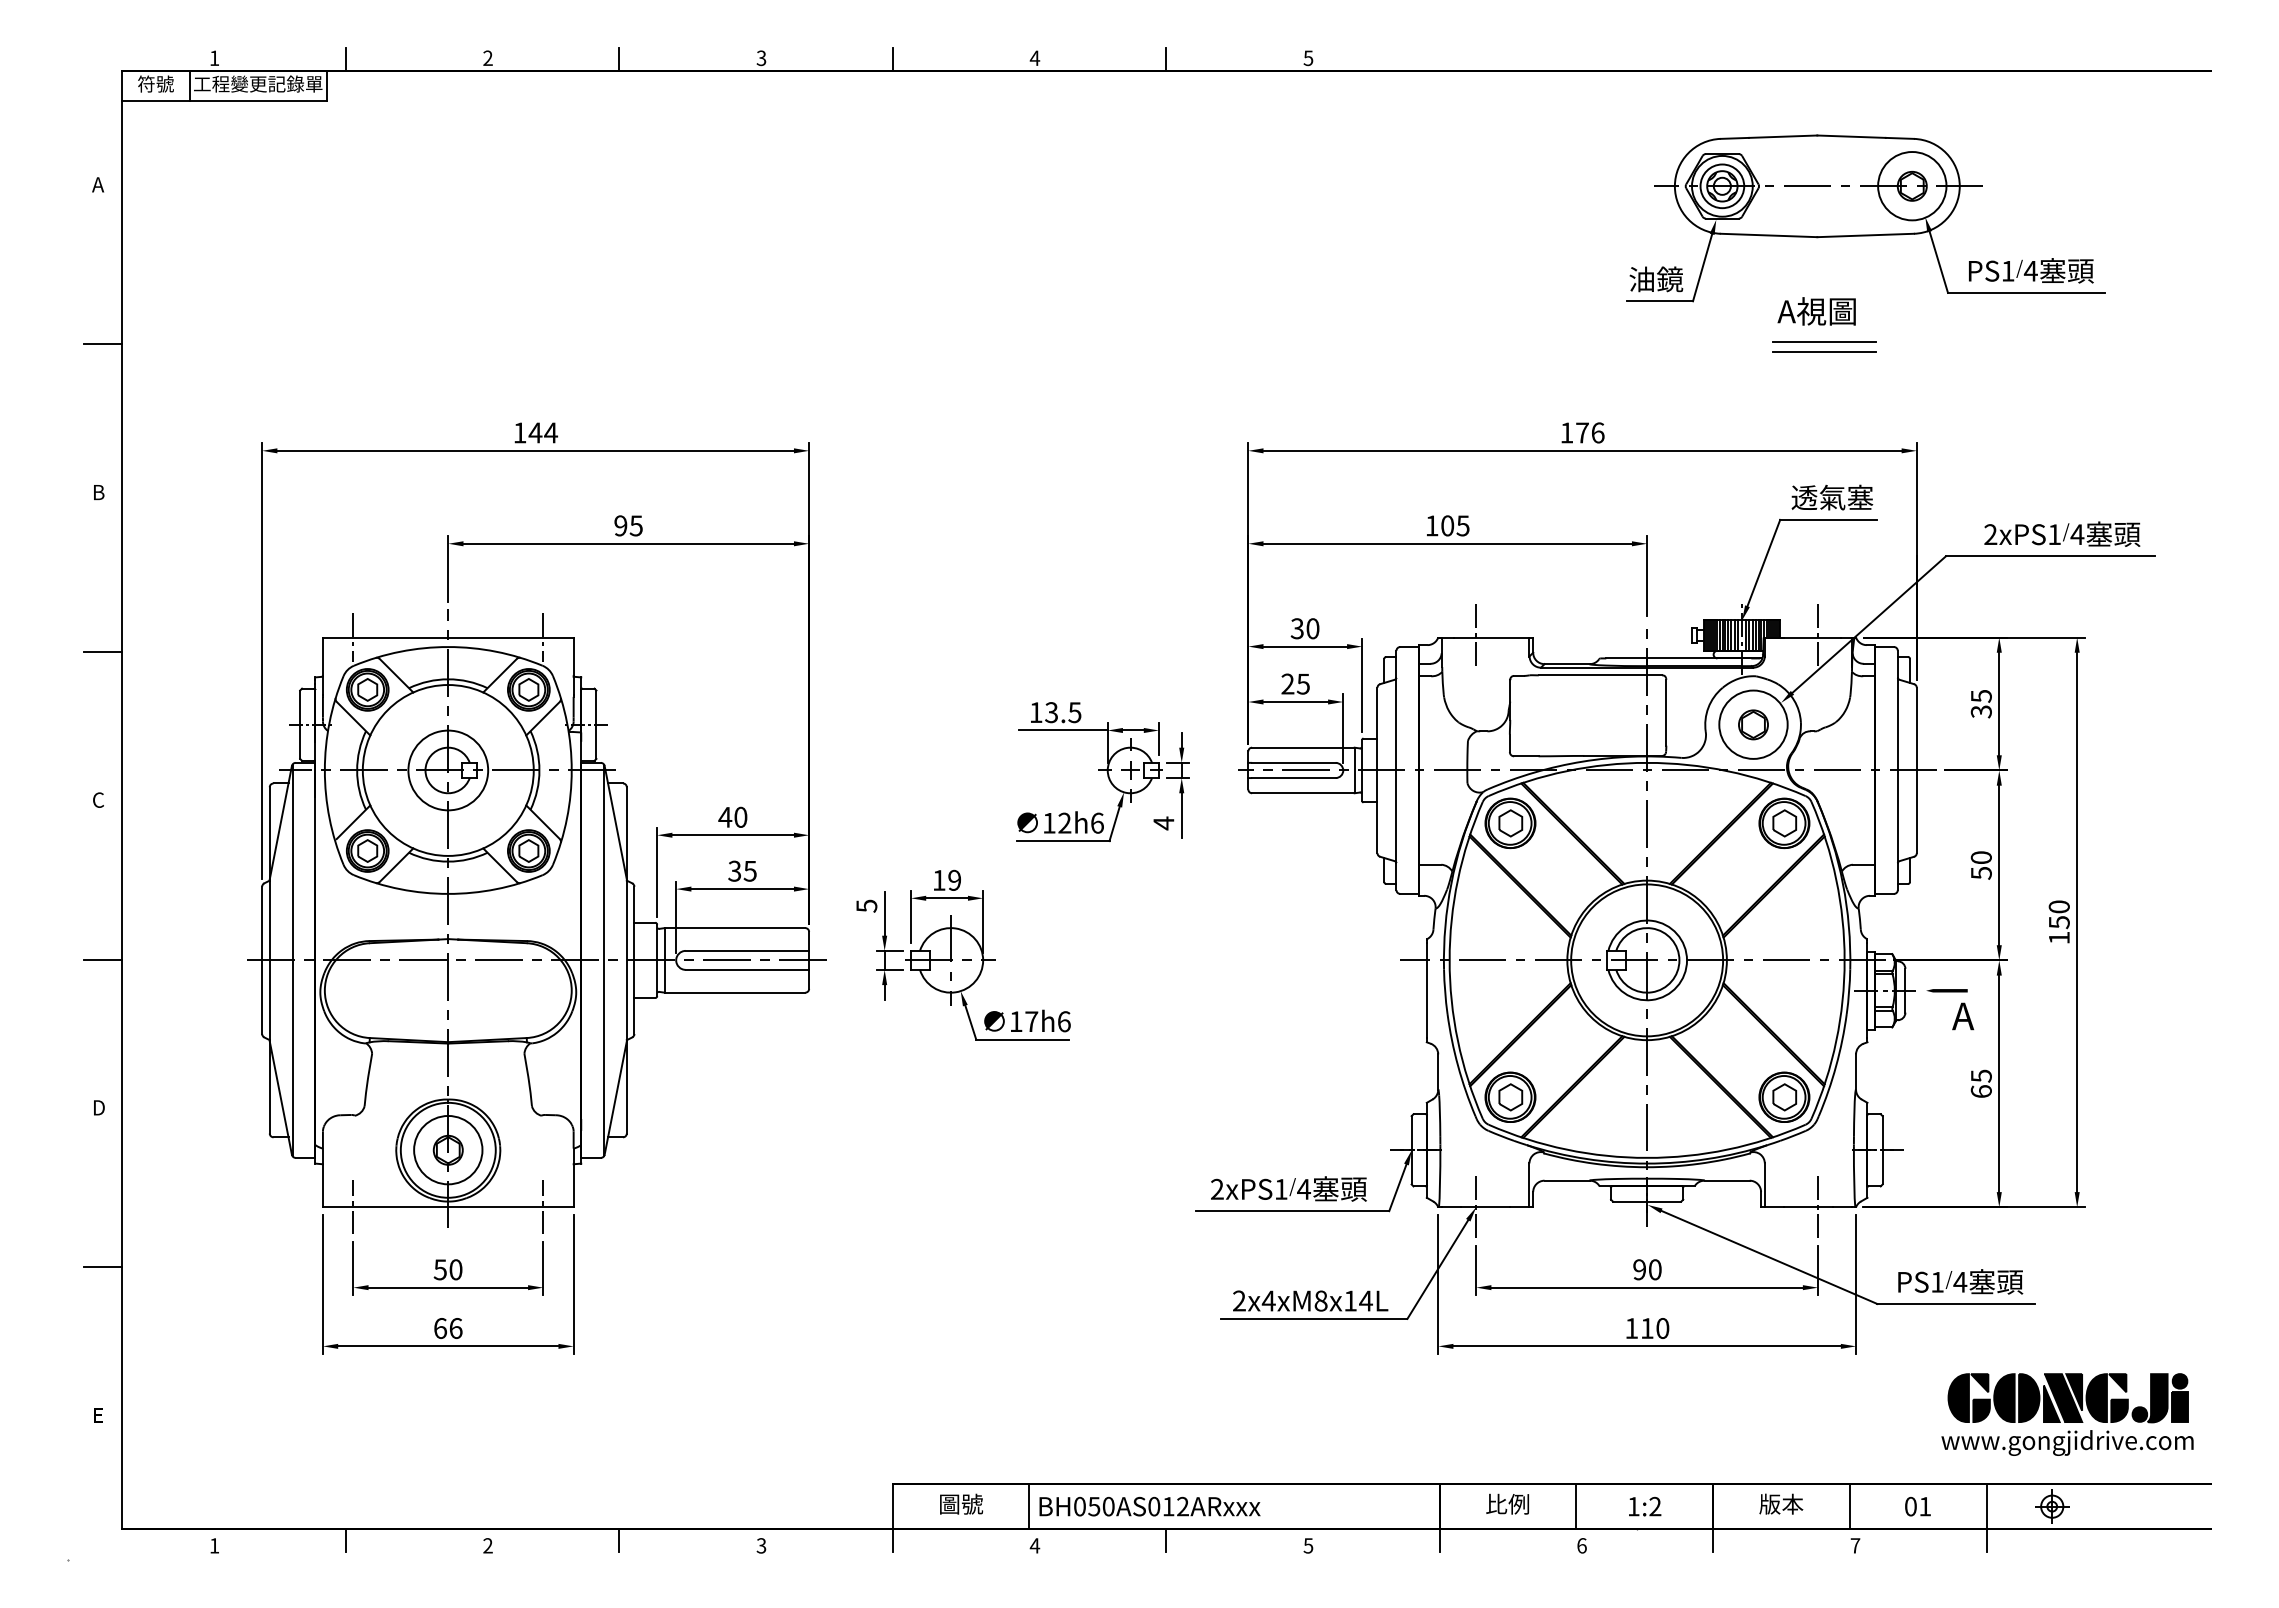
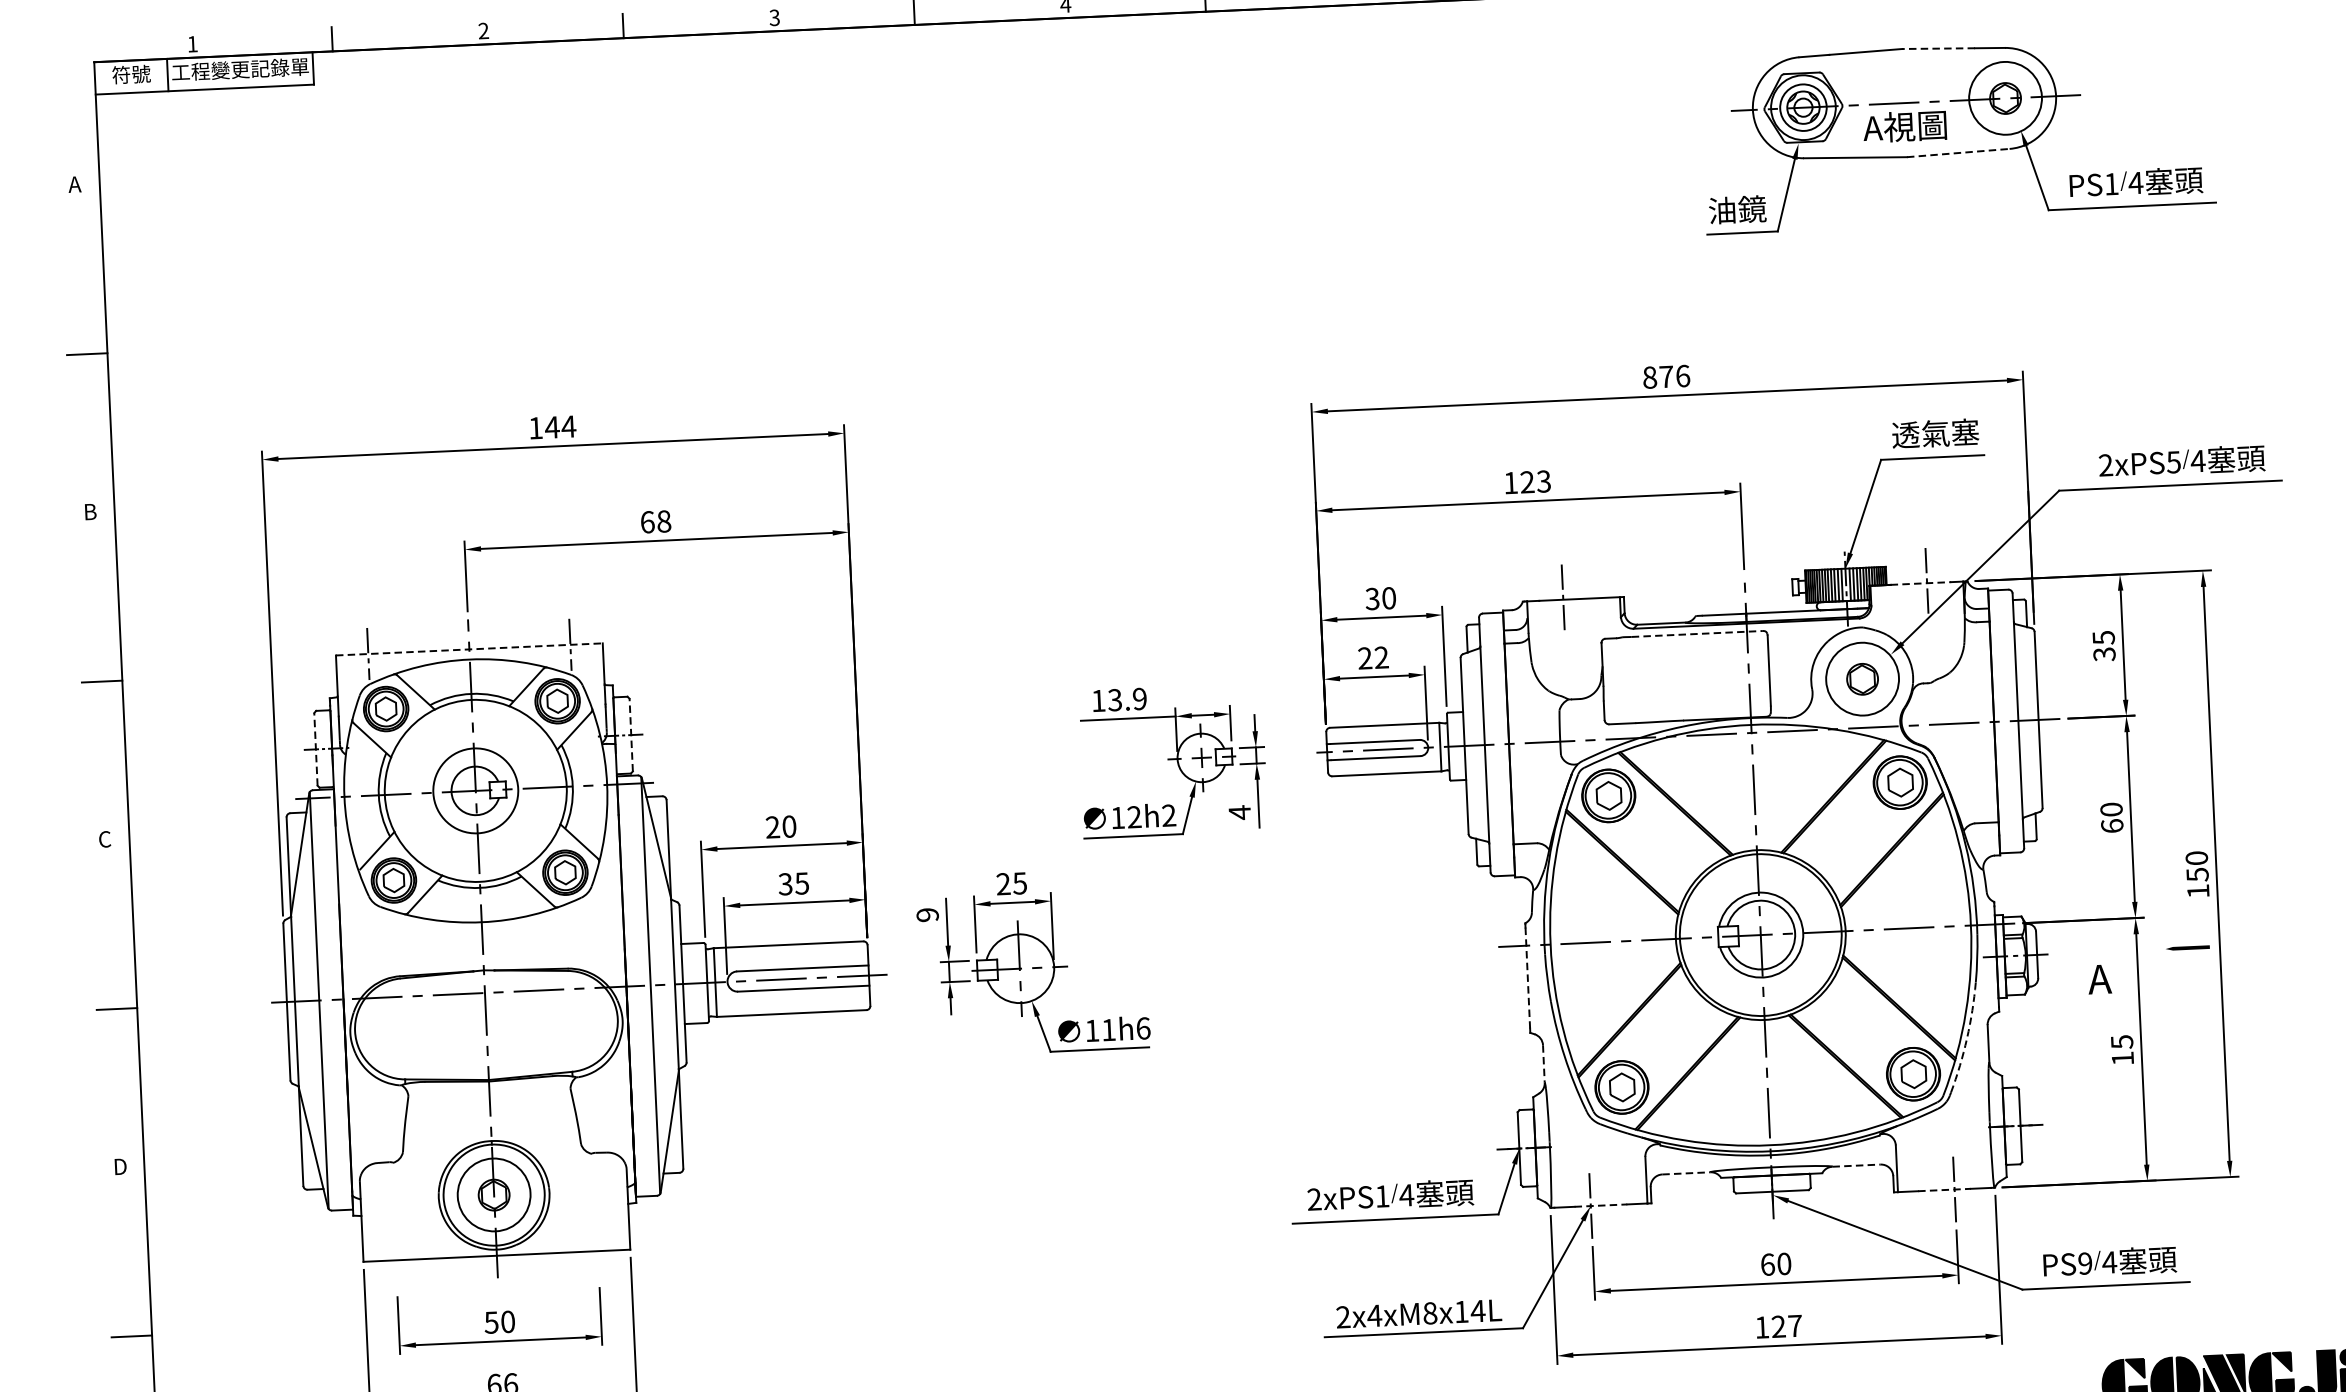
line: (1851, 136) -> (1938, 48), solid -> dashed
line: (1866, 235) -> (1959, 153), solid -> dashed
text: (1816, 311) -> (1904, 126), moved
line: (1824, 342) -> (1919, 268), removed
line: (1824, 351) -> (1920, 278), removed
text: (1566, 432) -> (1649, 377), 176 -> 876
text: (628, 525) -> (655, 521), 95 -> 68
text: (1455, 525) -> (1535, 481), 105 -> 123
text: (2054, 534) -> (2173, 462), 2xPS1 -> 2xPS5
line: (448, 637) -> (469, 649), solid -> dashed
line: (1812, 637) -> (1921, 583), solid -> dashed
line: (1600, 675) -> (1697, 634), solid -> dashed
text: (1302, 683) -> (1380, 657), 25 -> 22
text: (1074, 712) -> (1139, 698), 13.5 -> 13.9
line: (300, 724) -> (316, 749), solid -> dashed
line: (596, 724) -> (631, 734), solid -> dashed
text: (725, 816) -> (773, 826), 40 -> 20
text: (1097, 822) -> (1169, 814), 12h6 -> 12h2
text: (1980, 872) -> (2111, 825), 50 -> 60
text: (946, 879) -> (1011, 882), 19 -> 25
text: (866, 905) -> (927, 914), 5 -> 9
line: (1946, 990) -> (2187, 947), moved
line: (1426, 991) -> (1527, 978), solid -> dashed
text: (1031, 1021) -> (1108, 1029), 17h6 -> 11h6
arc: (1836, 1066) -> (1967, 1038), solid -> dashed
line: (1438, 1072) -> (1544, 1064), solid -> dashed
text: (1980, 1091) -> (2121, 1058), 65 -> 15
line: (1567, 1180) -> (1686, 1173), solid -> dashed
line: (1727, 1180) -> (1856, 1165), solid -> dashed
line: (353, 1207) -> (396, 1260), removed
line: (543, 1207) -> (598, 1251), removed
line: (1485, 1207) -> (1600, 1205), solid -> dashed
line: (1808, 1207) -> (1944, 1190), solid -> dashed
text: (1639, 1269) -> (1767, 1264), 90 -> 60
text: (1937, 1281) -> (2085, 1262), PS1 -> PS9
text: (1654, 1328) -> (1786, 1326), 110 -> 127

